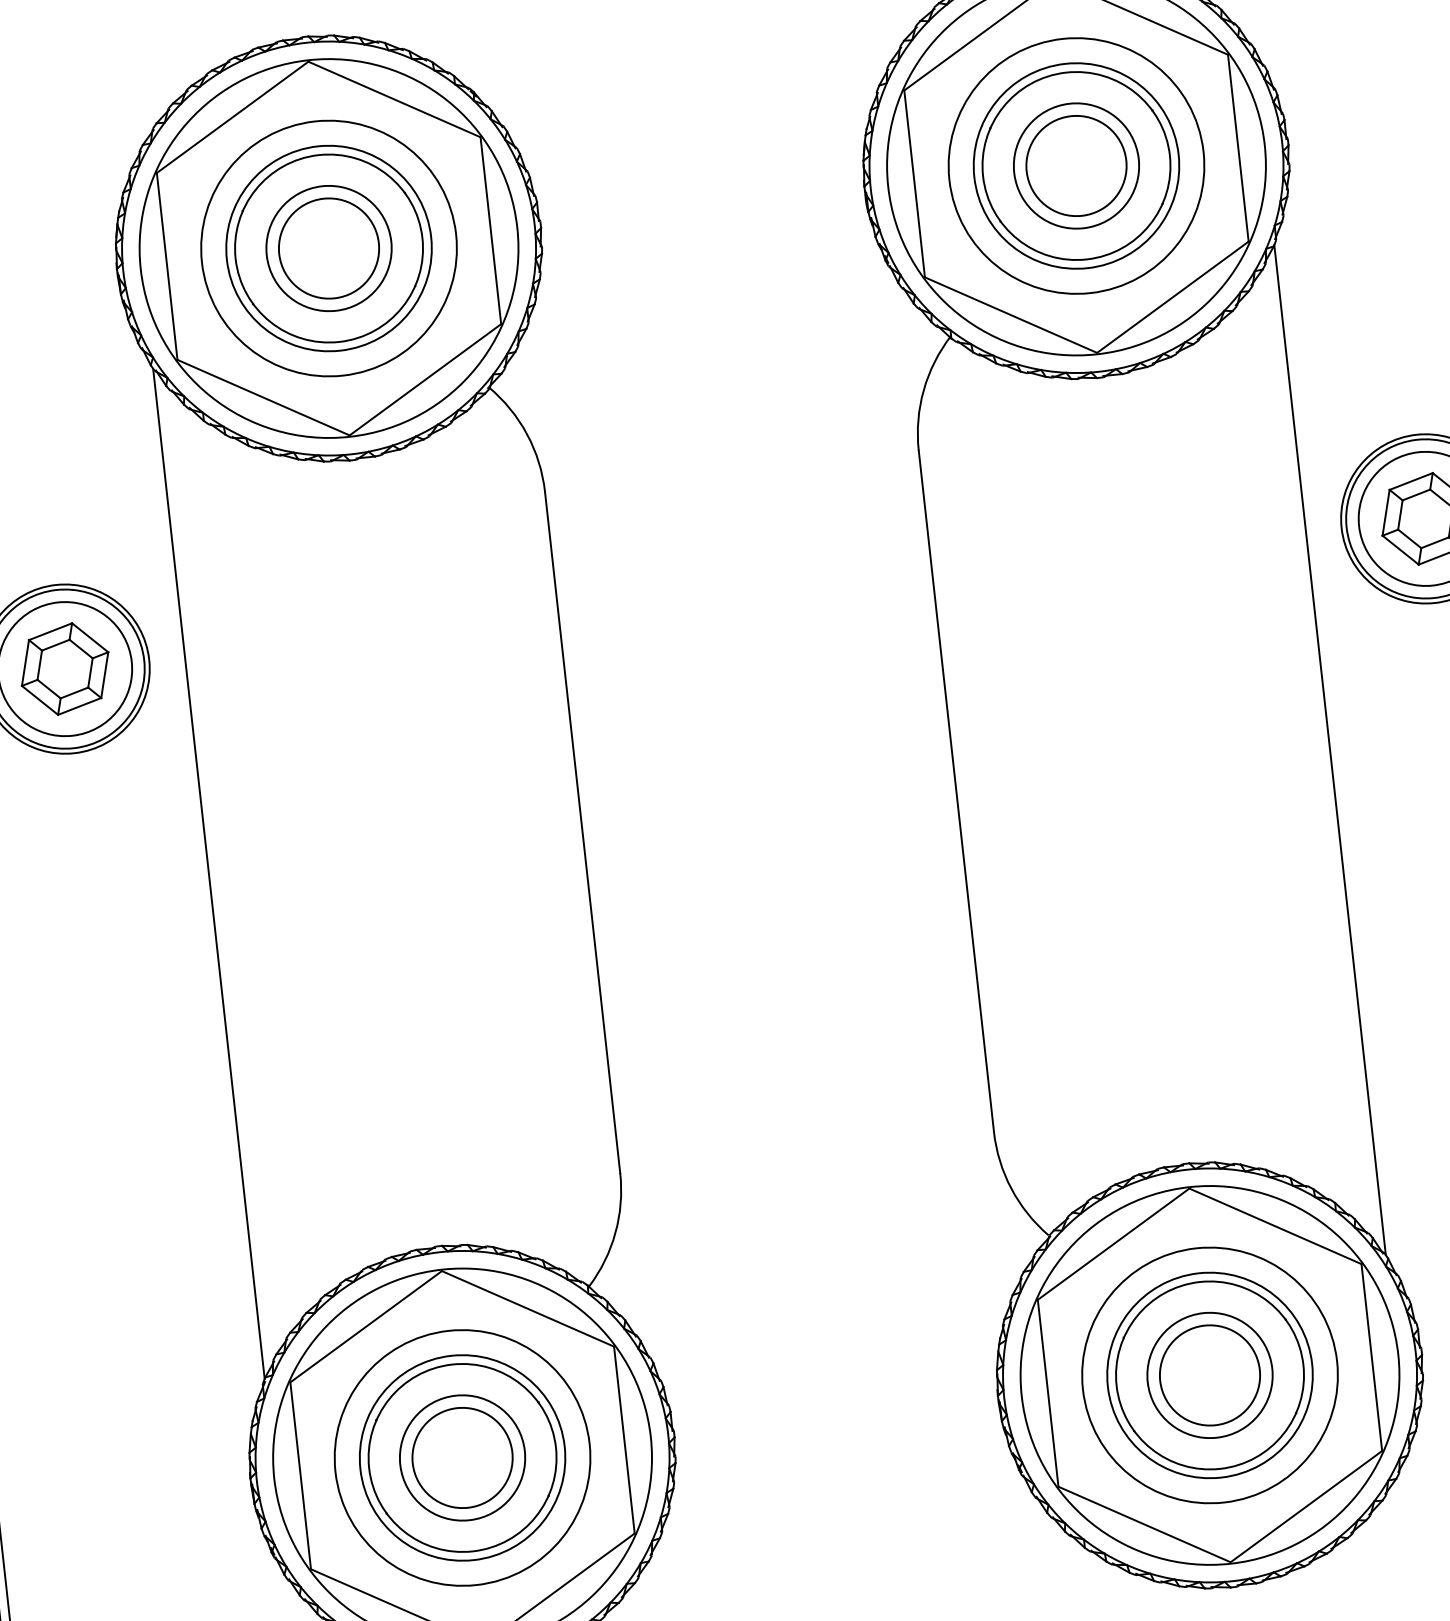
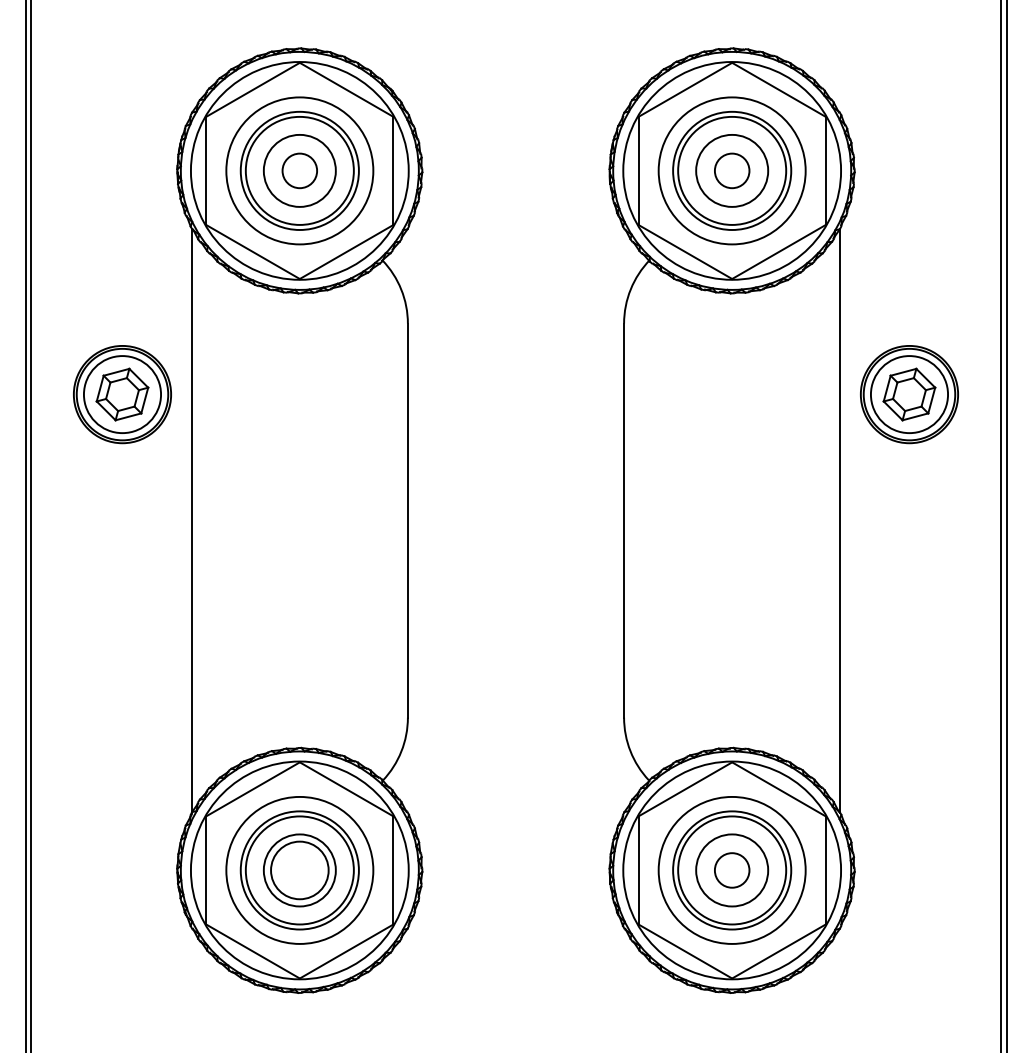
circle: (1075, 165) -> (731, 170), size x0.6
circle: (328, 247) -> (299, 170), size x0.6
circle: (1208, 1375) -> (731, 870), size x0.6

